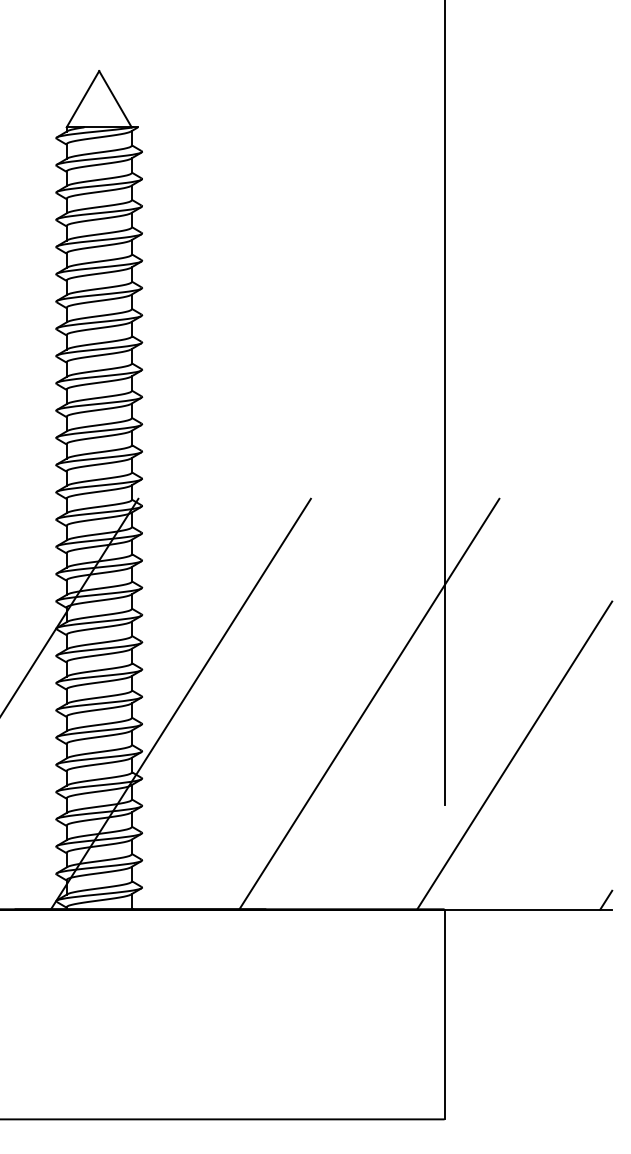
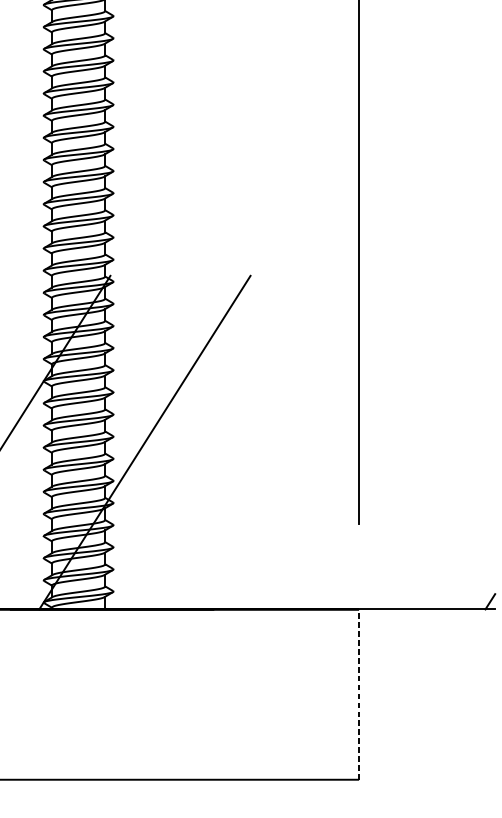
line: (369, 703) -> (298, 442), removed
line: (514, 755) -> (415, 484), removed
line: (444, 1014) -> (359, 694), solid -> dashed

